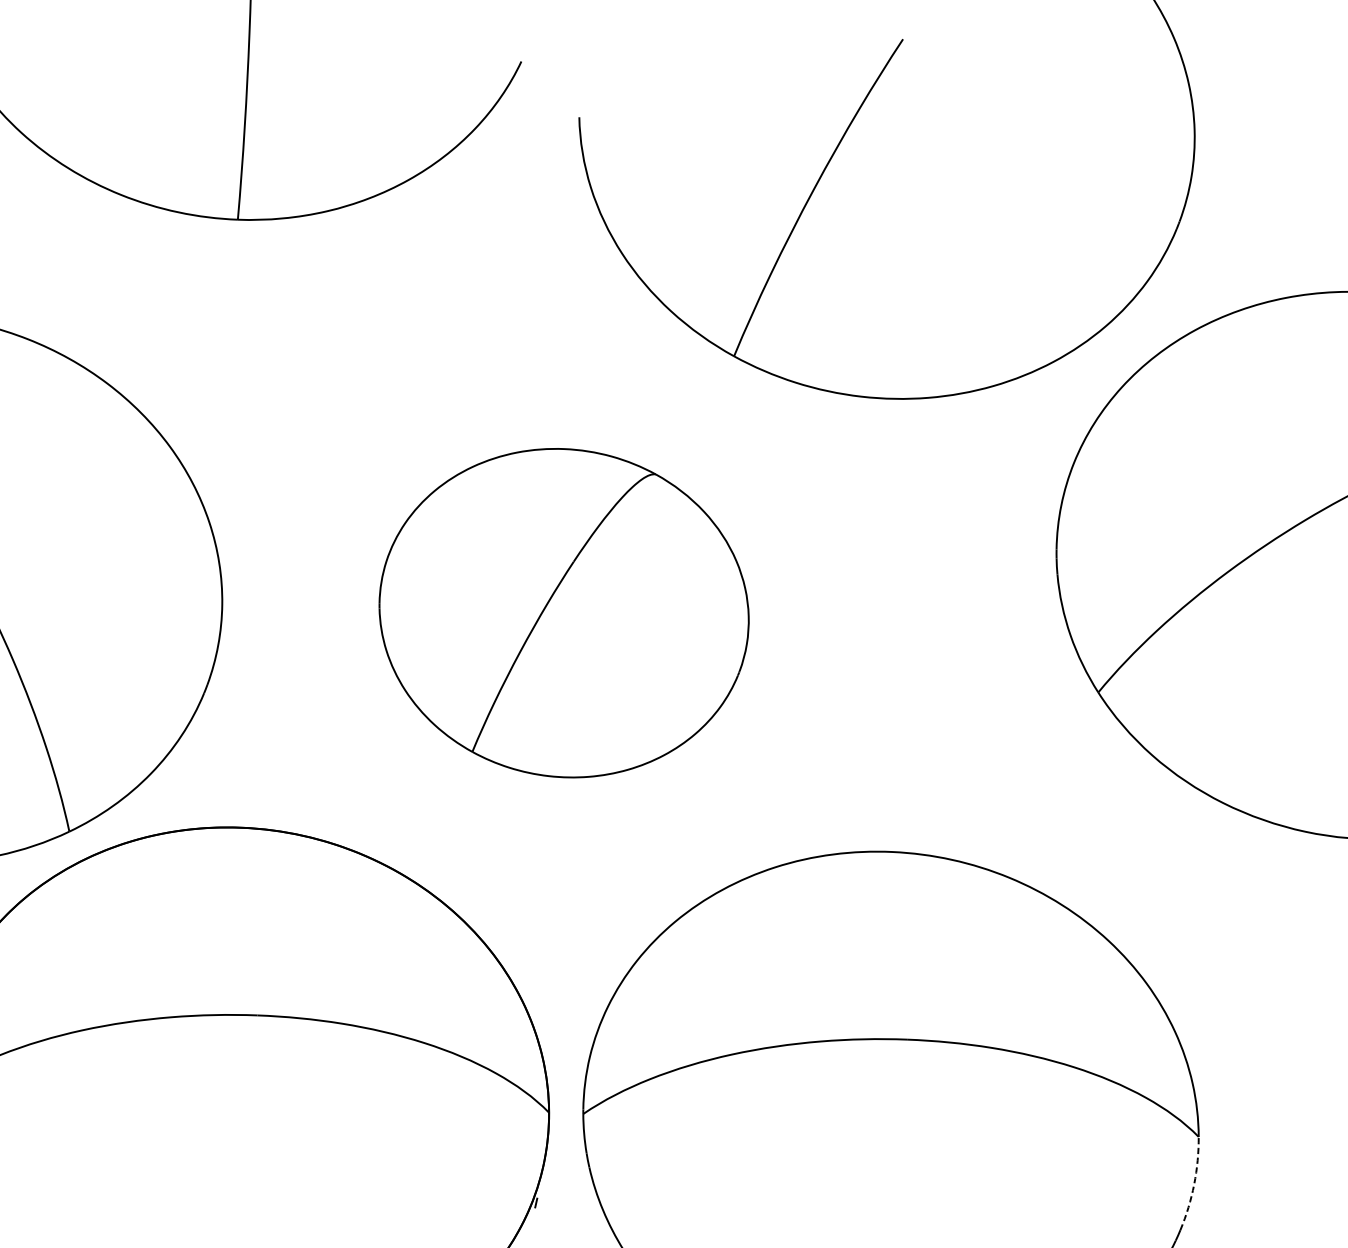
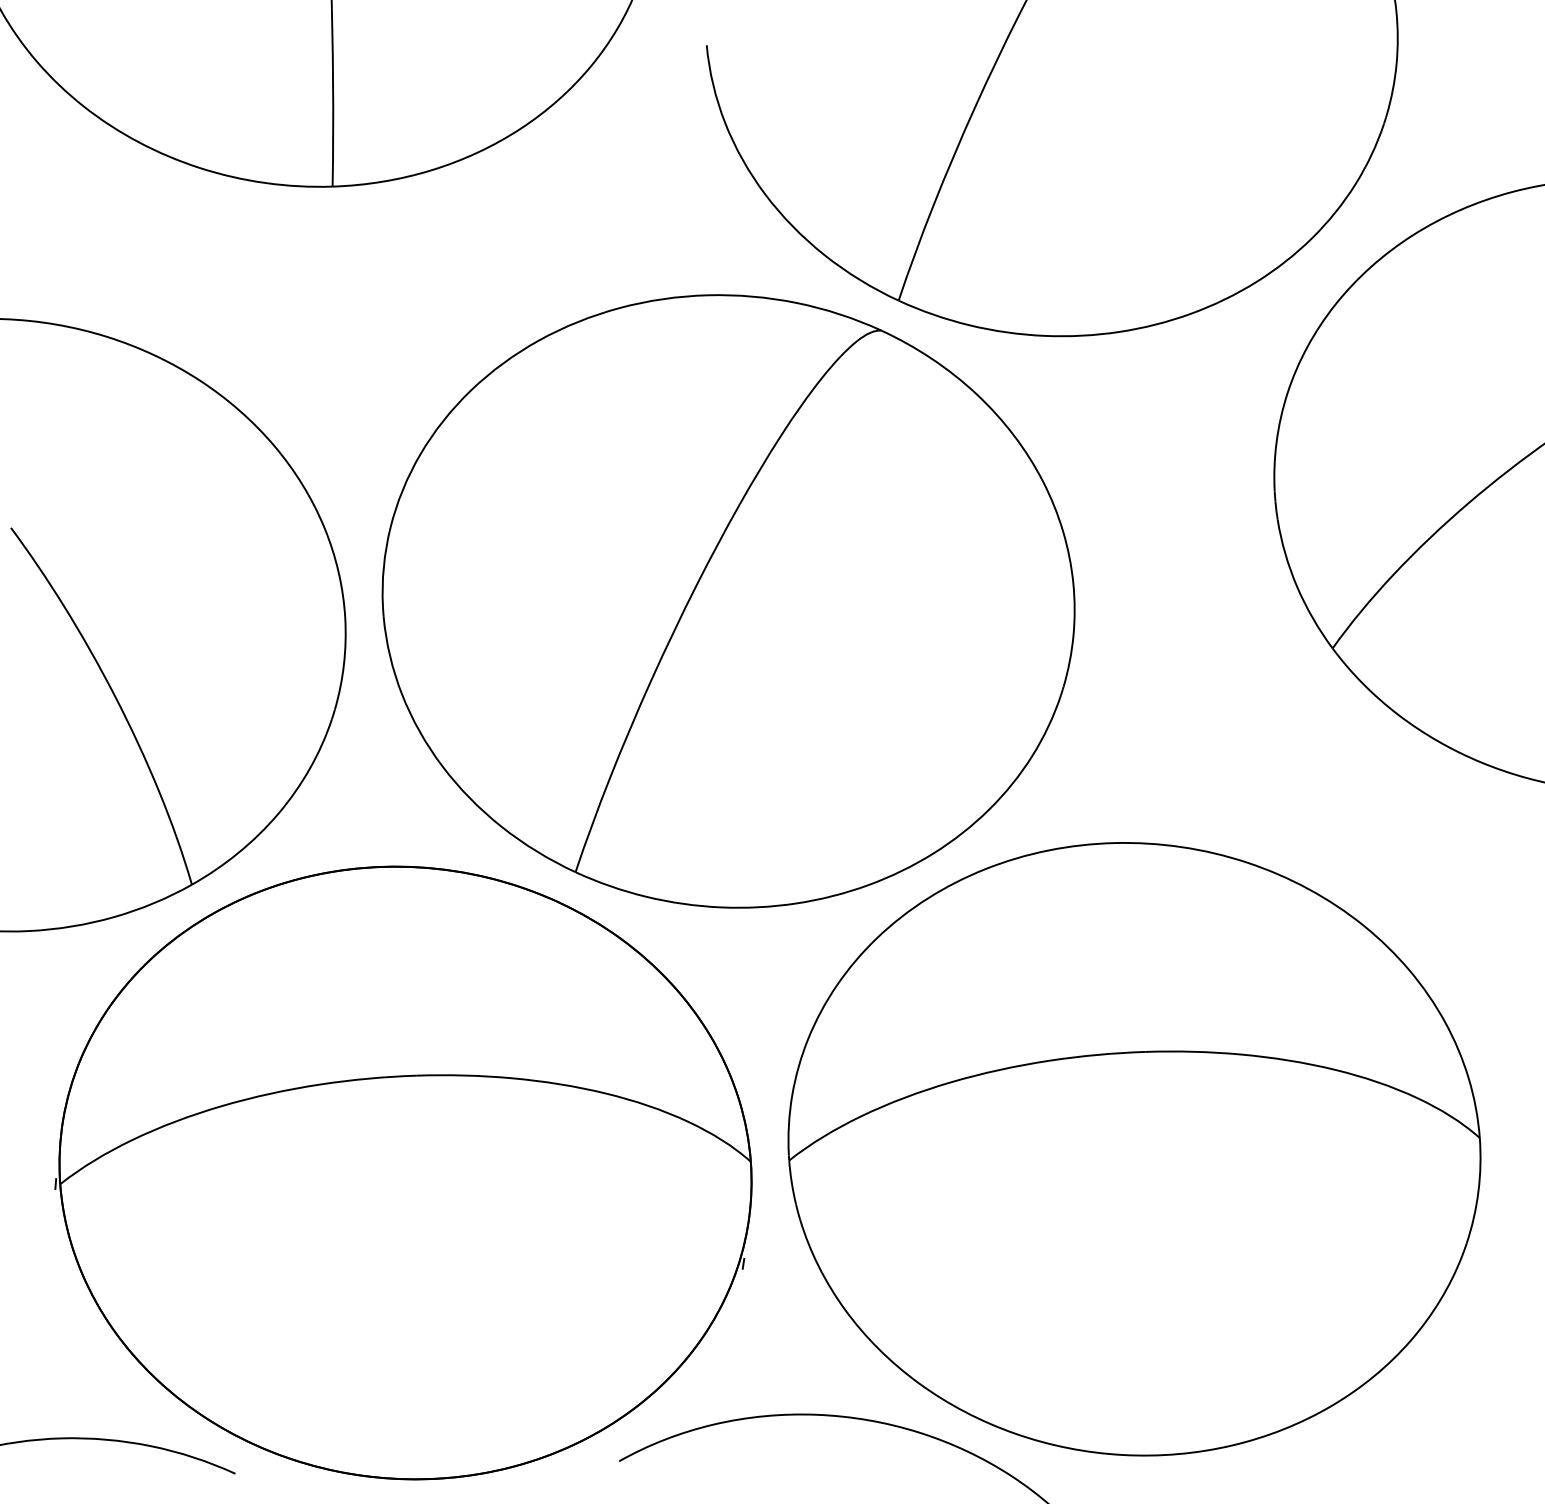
part: (564, 613) -> (728, 601), size x1.67
arc: (1194, 1184) -> (1478, 1191), dashed -> solid

